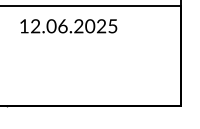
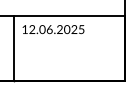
line: (7, 55) -> (14, 48), added

